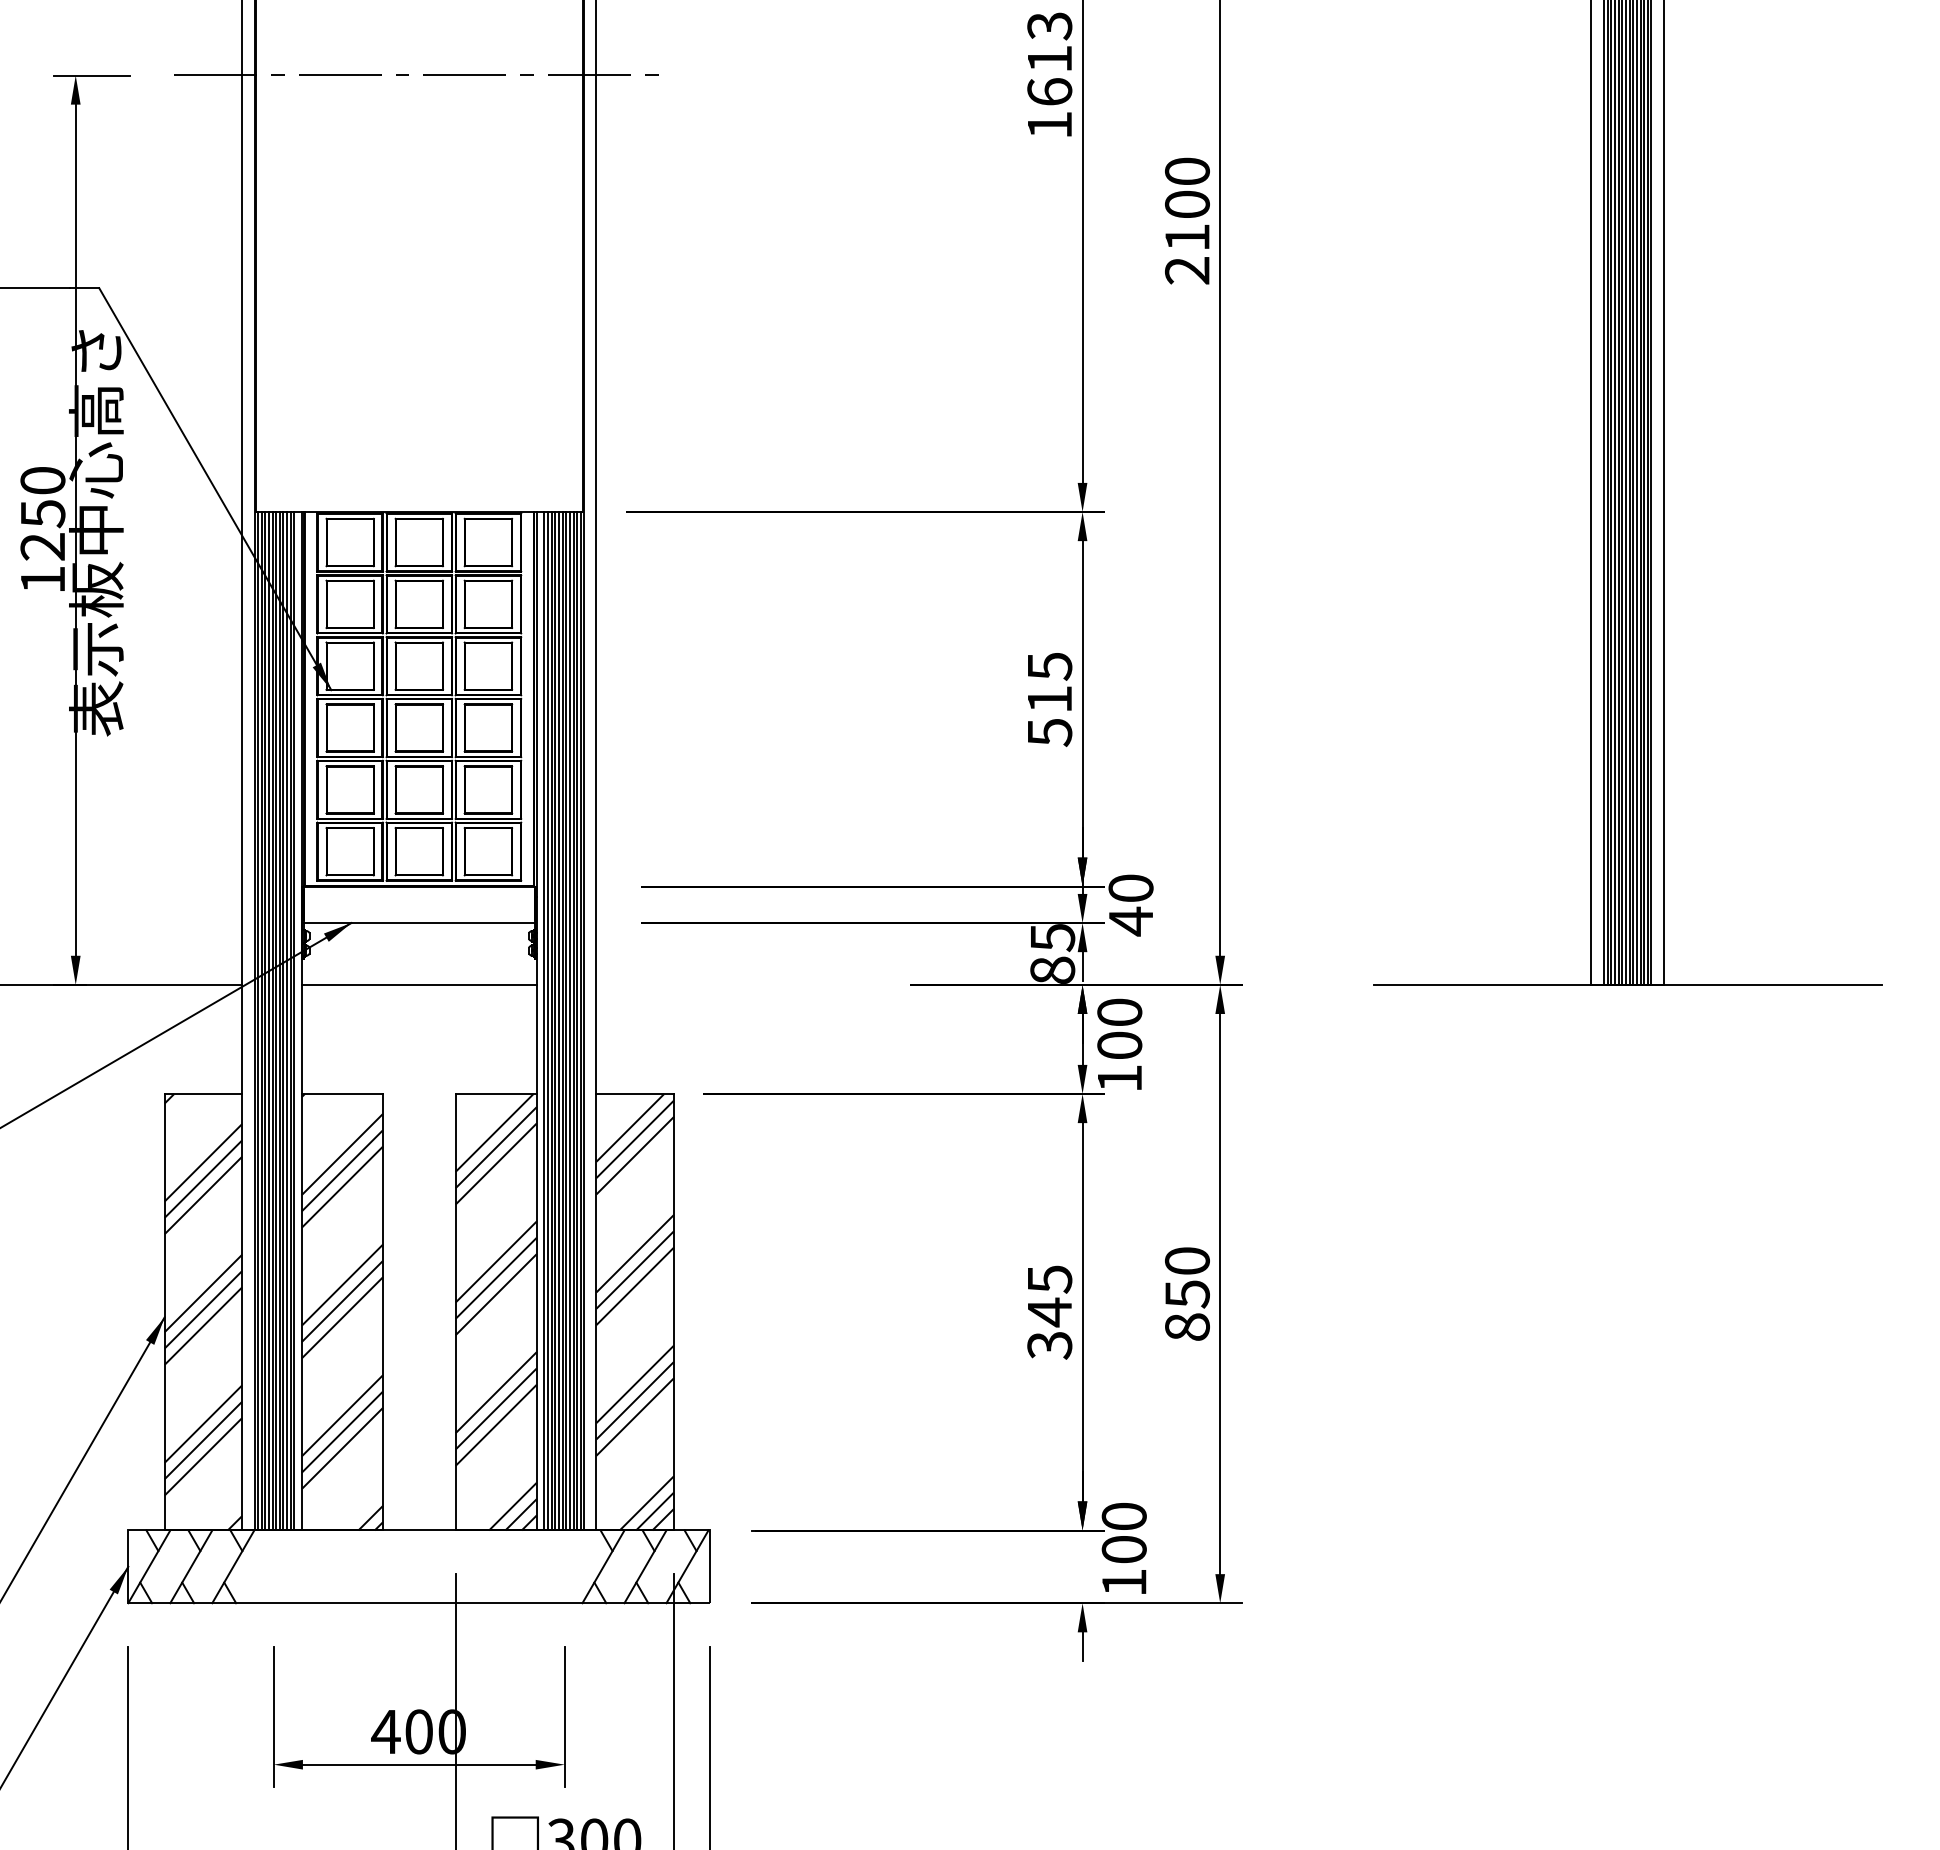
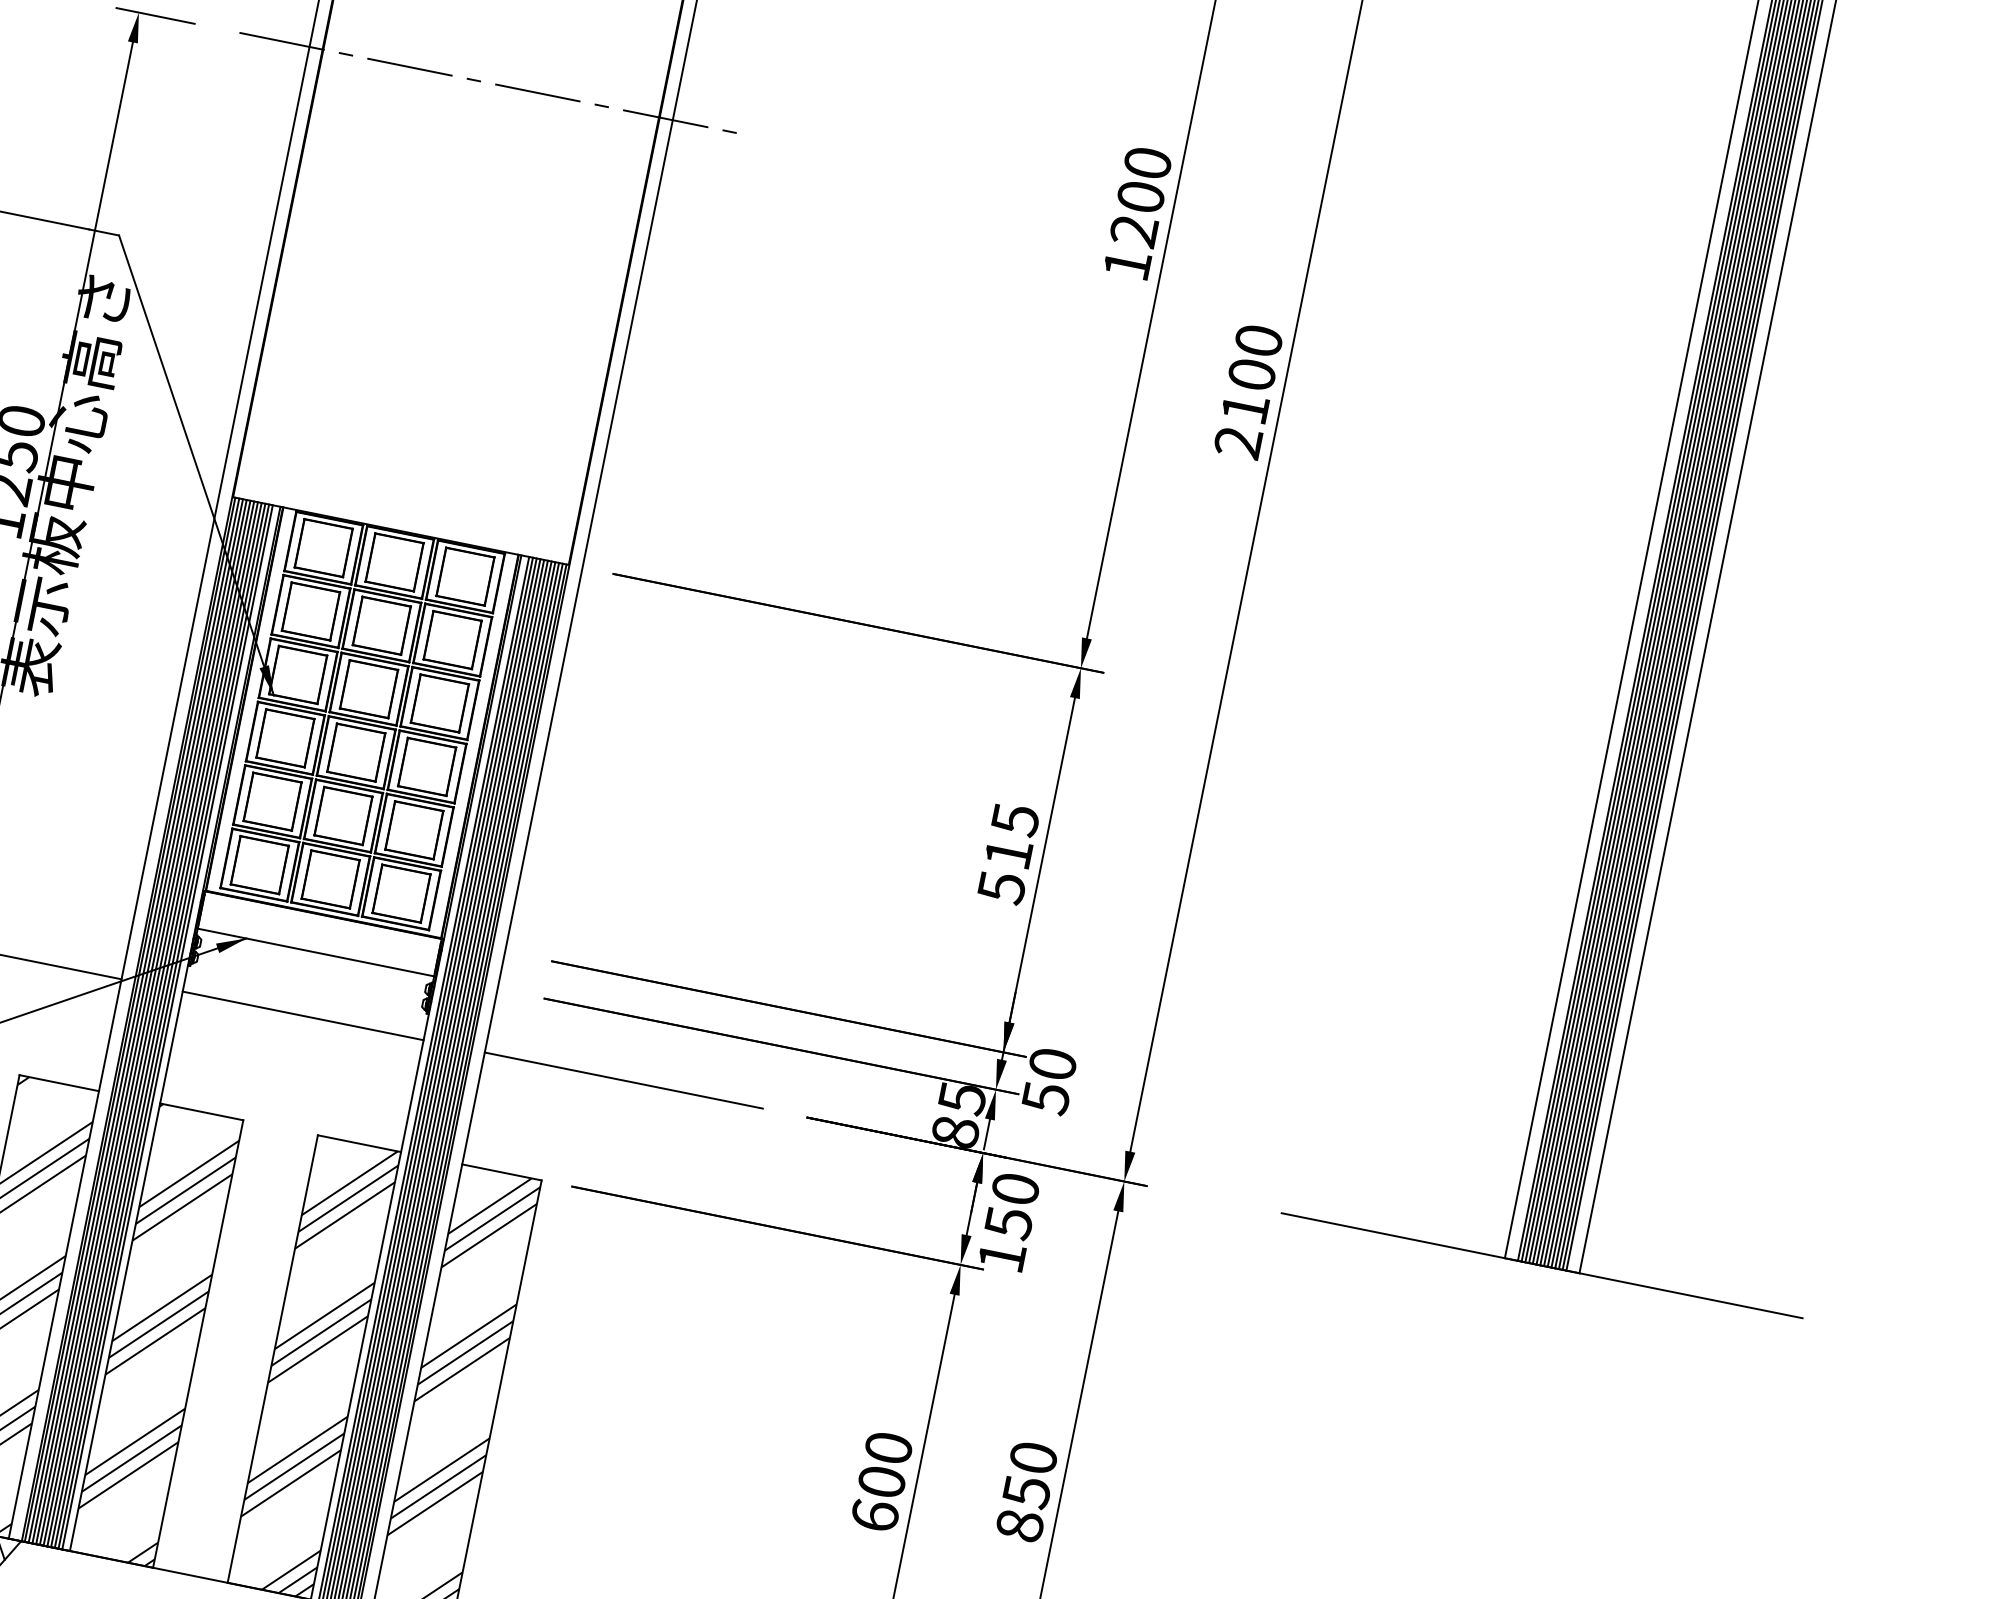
text: (1049, 58) -> (1140, 196), 1613 -> 1200
text: (1131, 921) -> (1046, 1098), 40 -> 50
line: (731, 984) -> (623, 1080), added
text: (1119, 1045) -> (1008, 1222), 100 -> 150
text: (1049, 1312) -> (881, 1482), 345 -> 600

